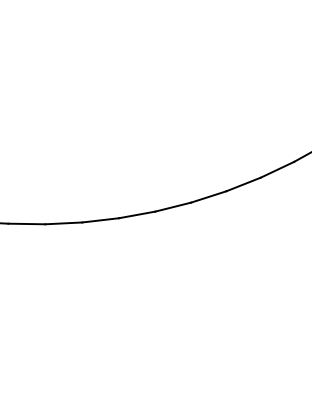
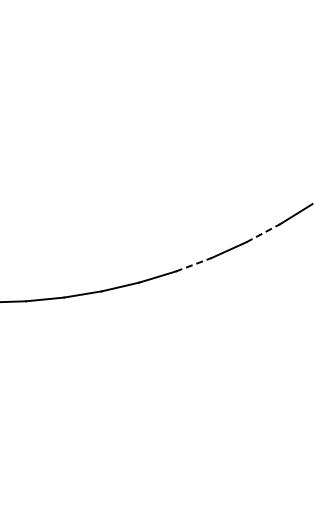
line: (277, 170) -> (263, 233), solid -> dashed
line: (209, 196) -> (194, 264), solid -> dashed

